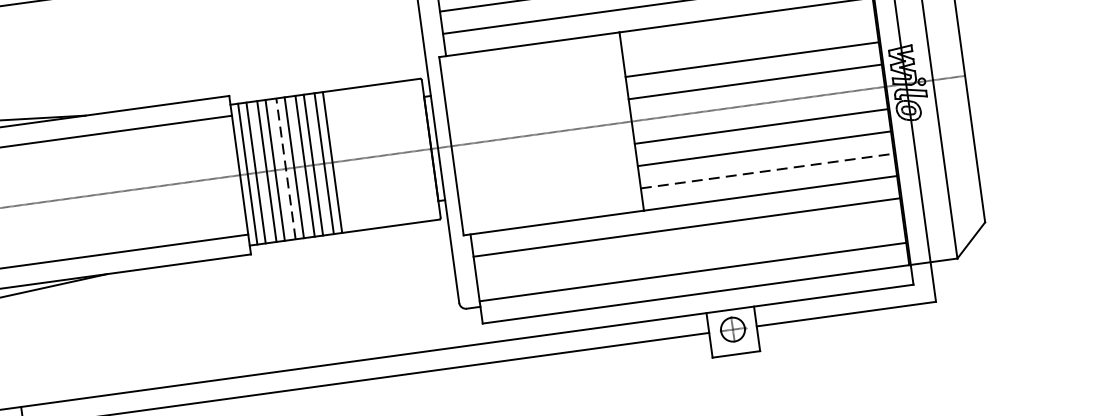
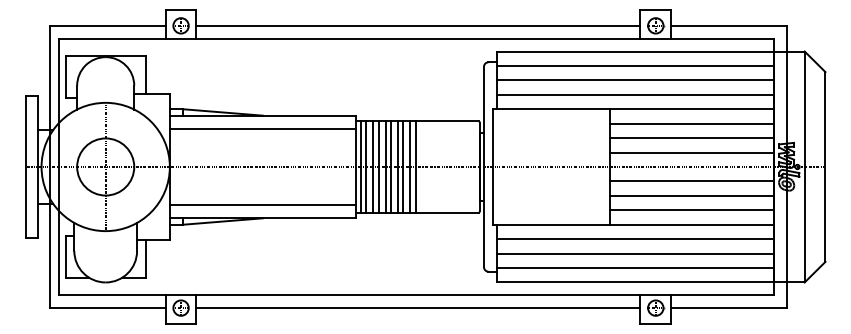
line: (749, 37) -> (691, 123), added
line: (285, 169) -> (385, 167), dashed -> solid
line: (767, 171) -> (691, 210), dashed -> solid
line: (690, 249) -> (635, 253), added

